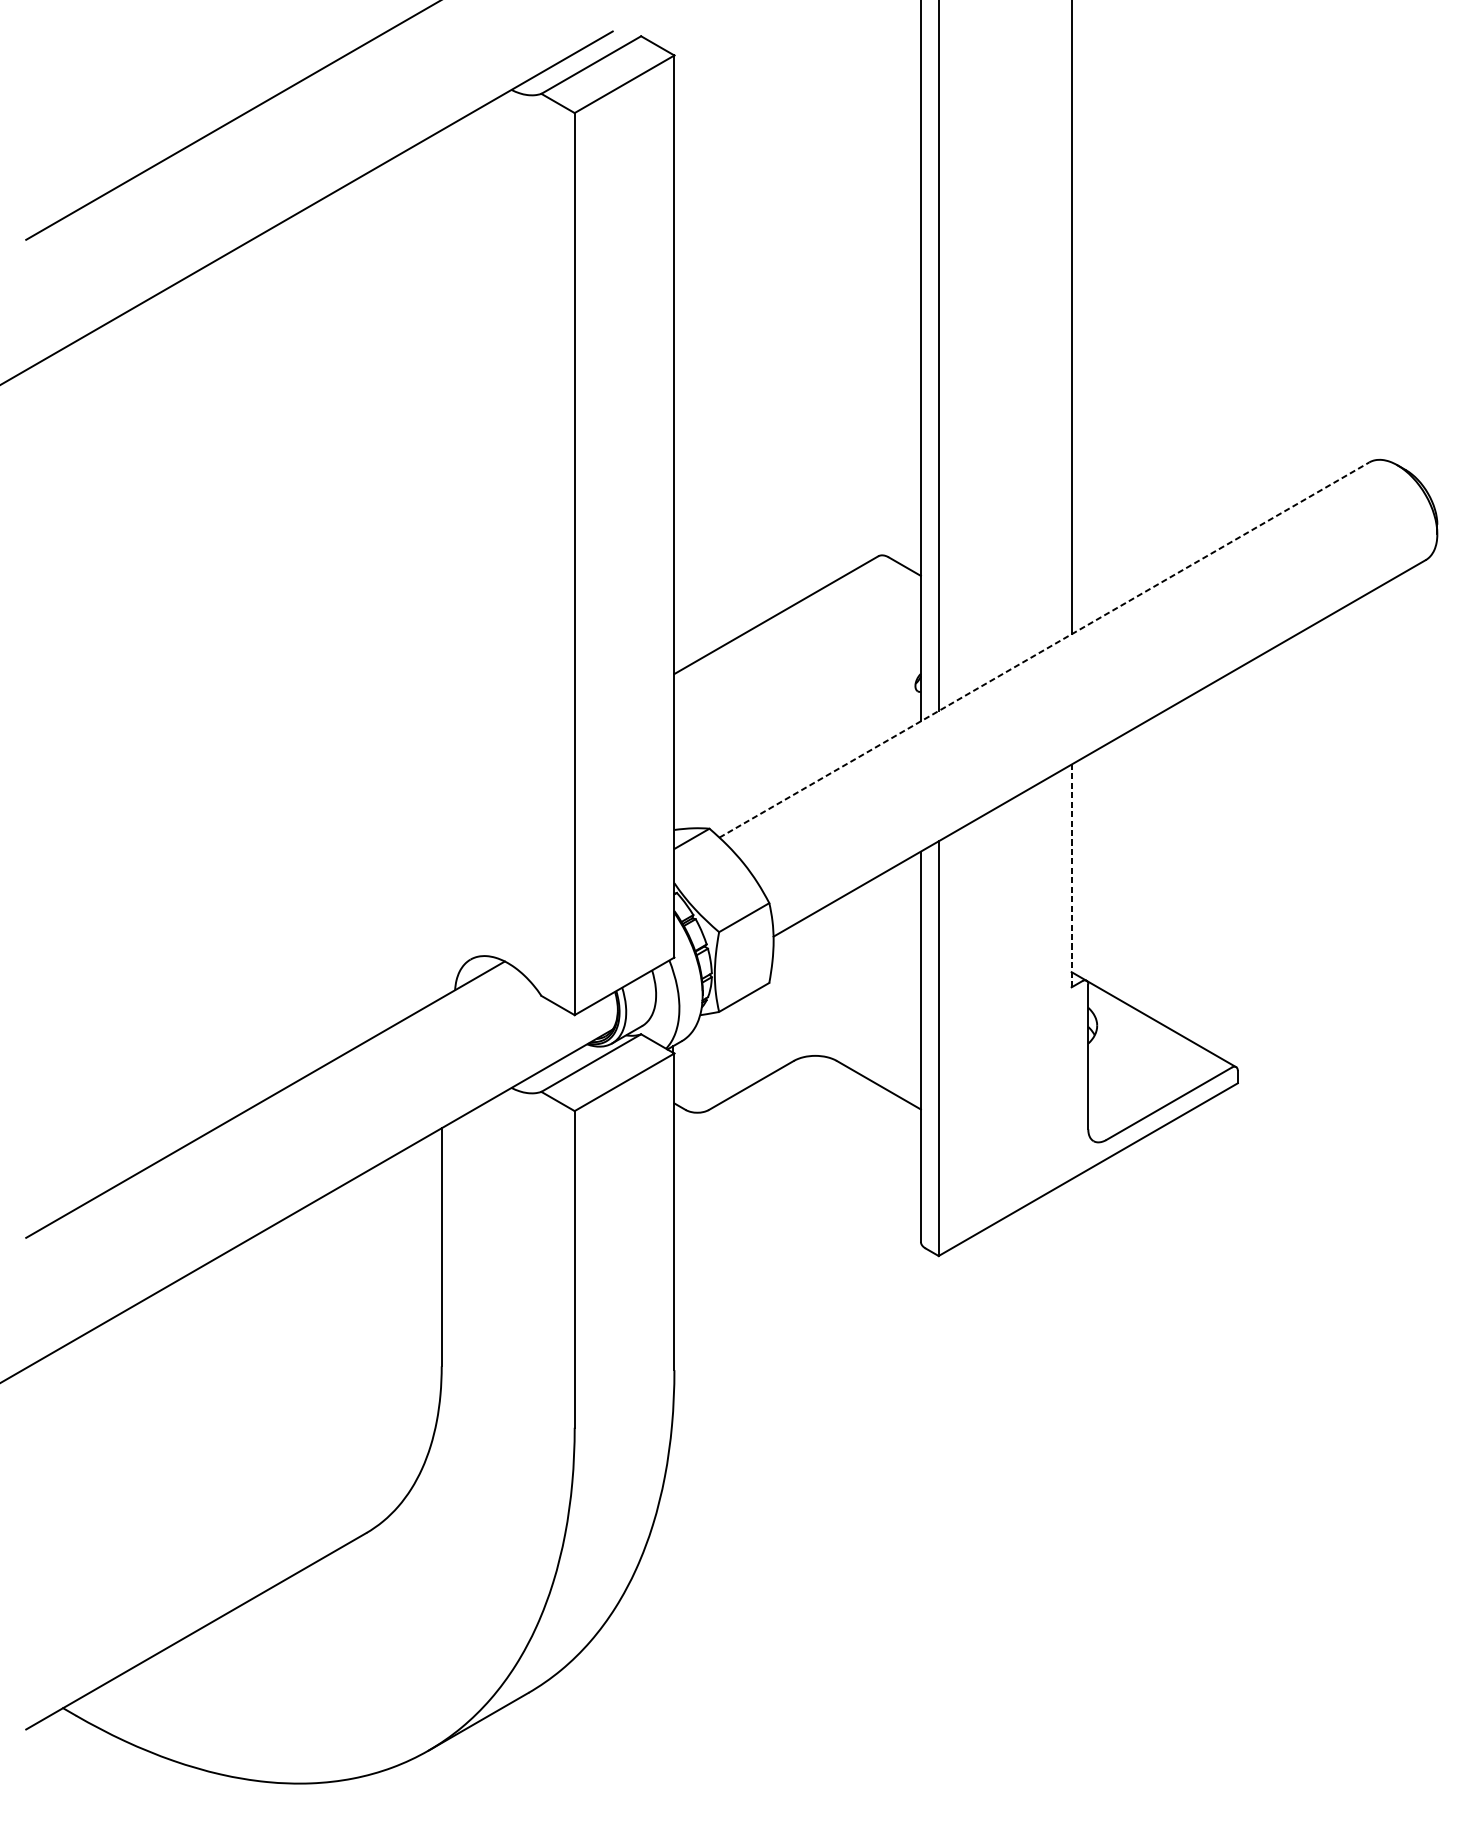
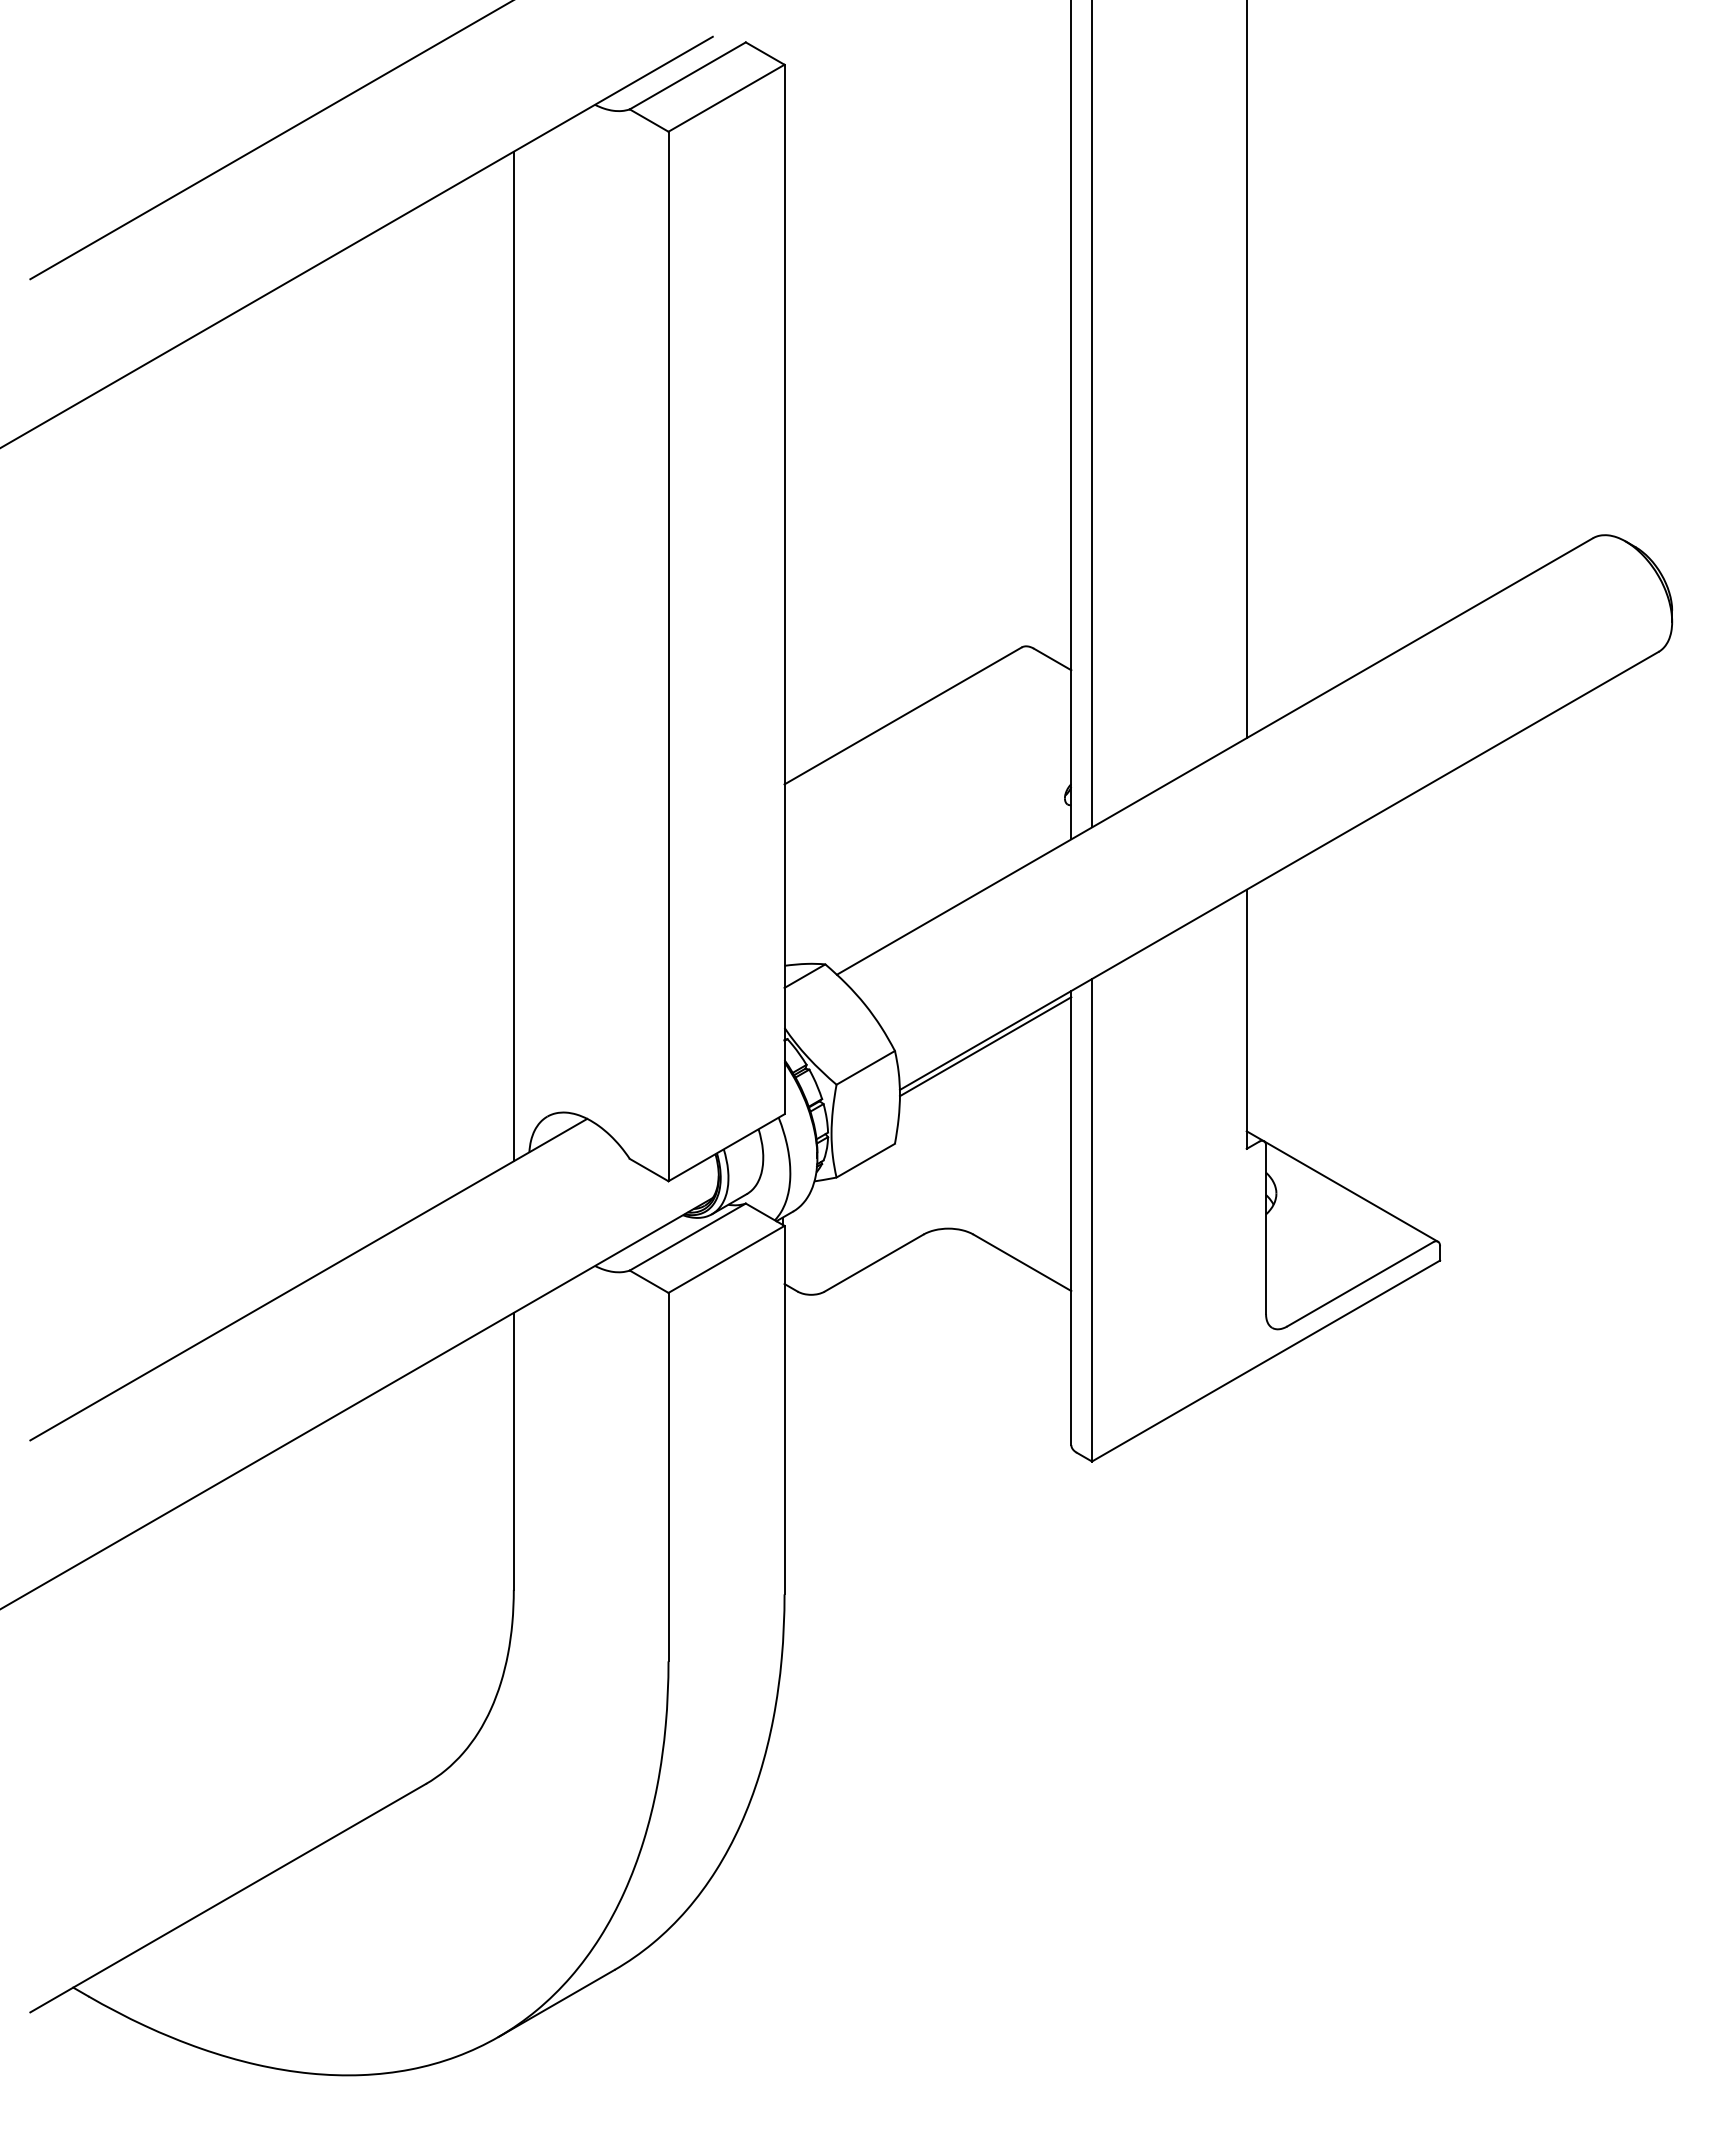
line: (441, 564) -> (513, 656), added
line: (1044, 650) -> (1215, 756), dashed -> solid
line: (1071, 876) -> (1246, 1019), dashed -> solid
line: (847, 899) -> (985, 1046), added

